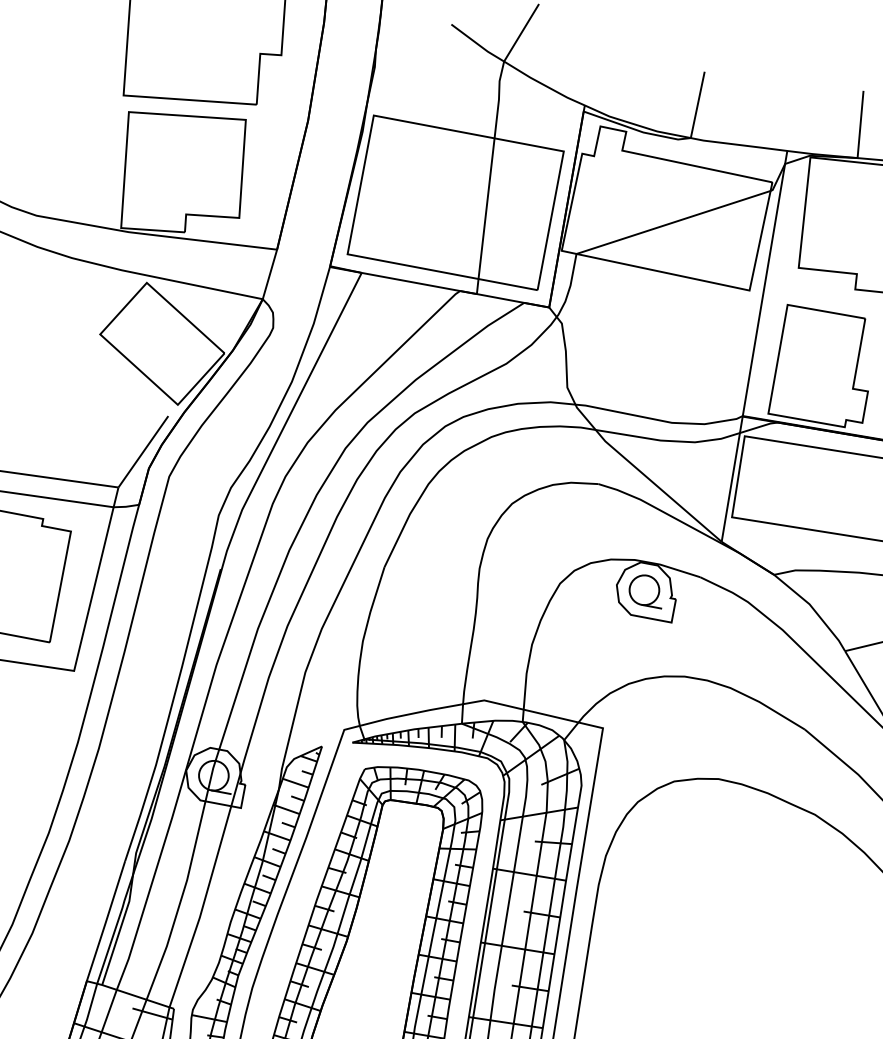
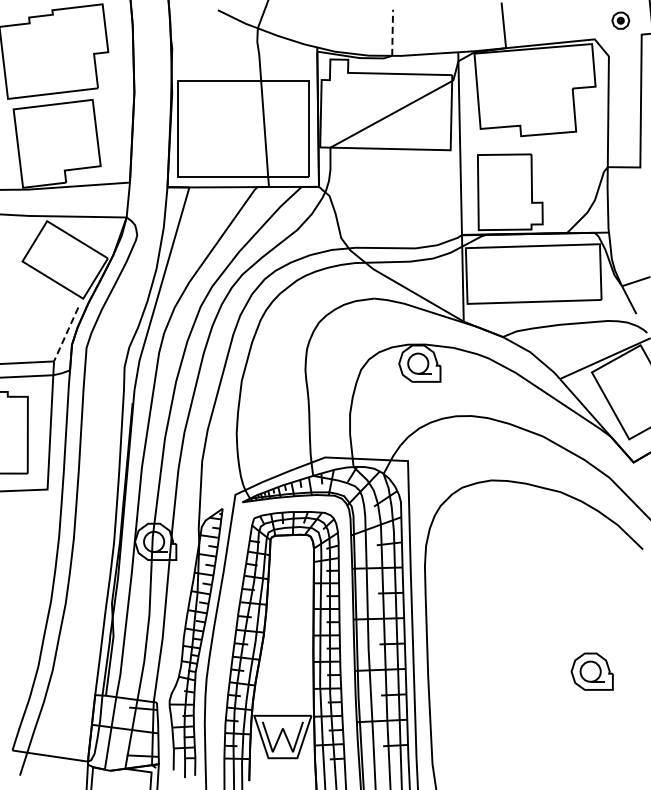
line: (697, 104) -> (392, 32), solid -> dashed
line: (143, 451) -> (66, 334), solid -> dashed

